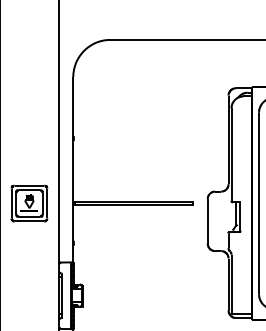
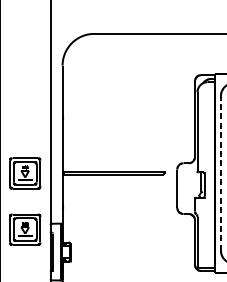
line: (258, 203) -> (220, 173), solid -> dashed
part: (29, 269) -> (25, 229), added

